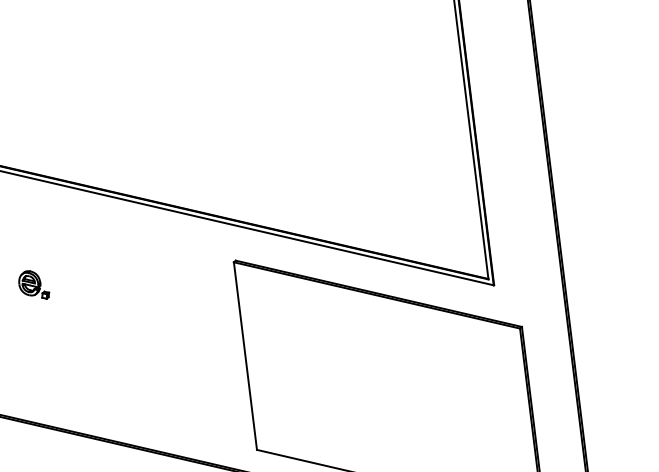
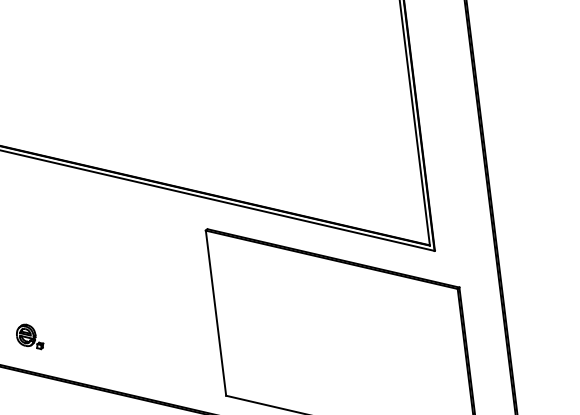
part: (34, 284) -> (30, 336), moved

